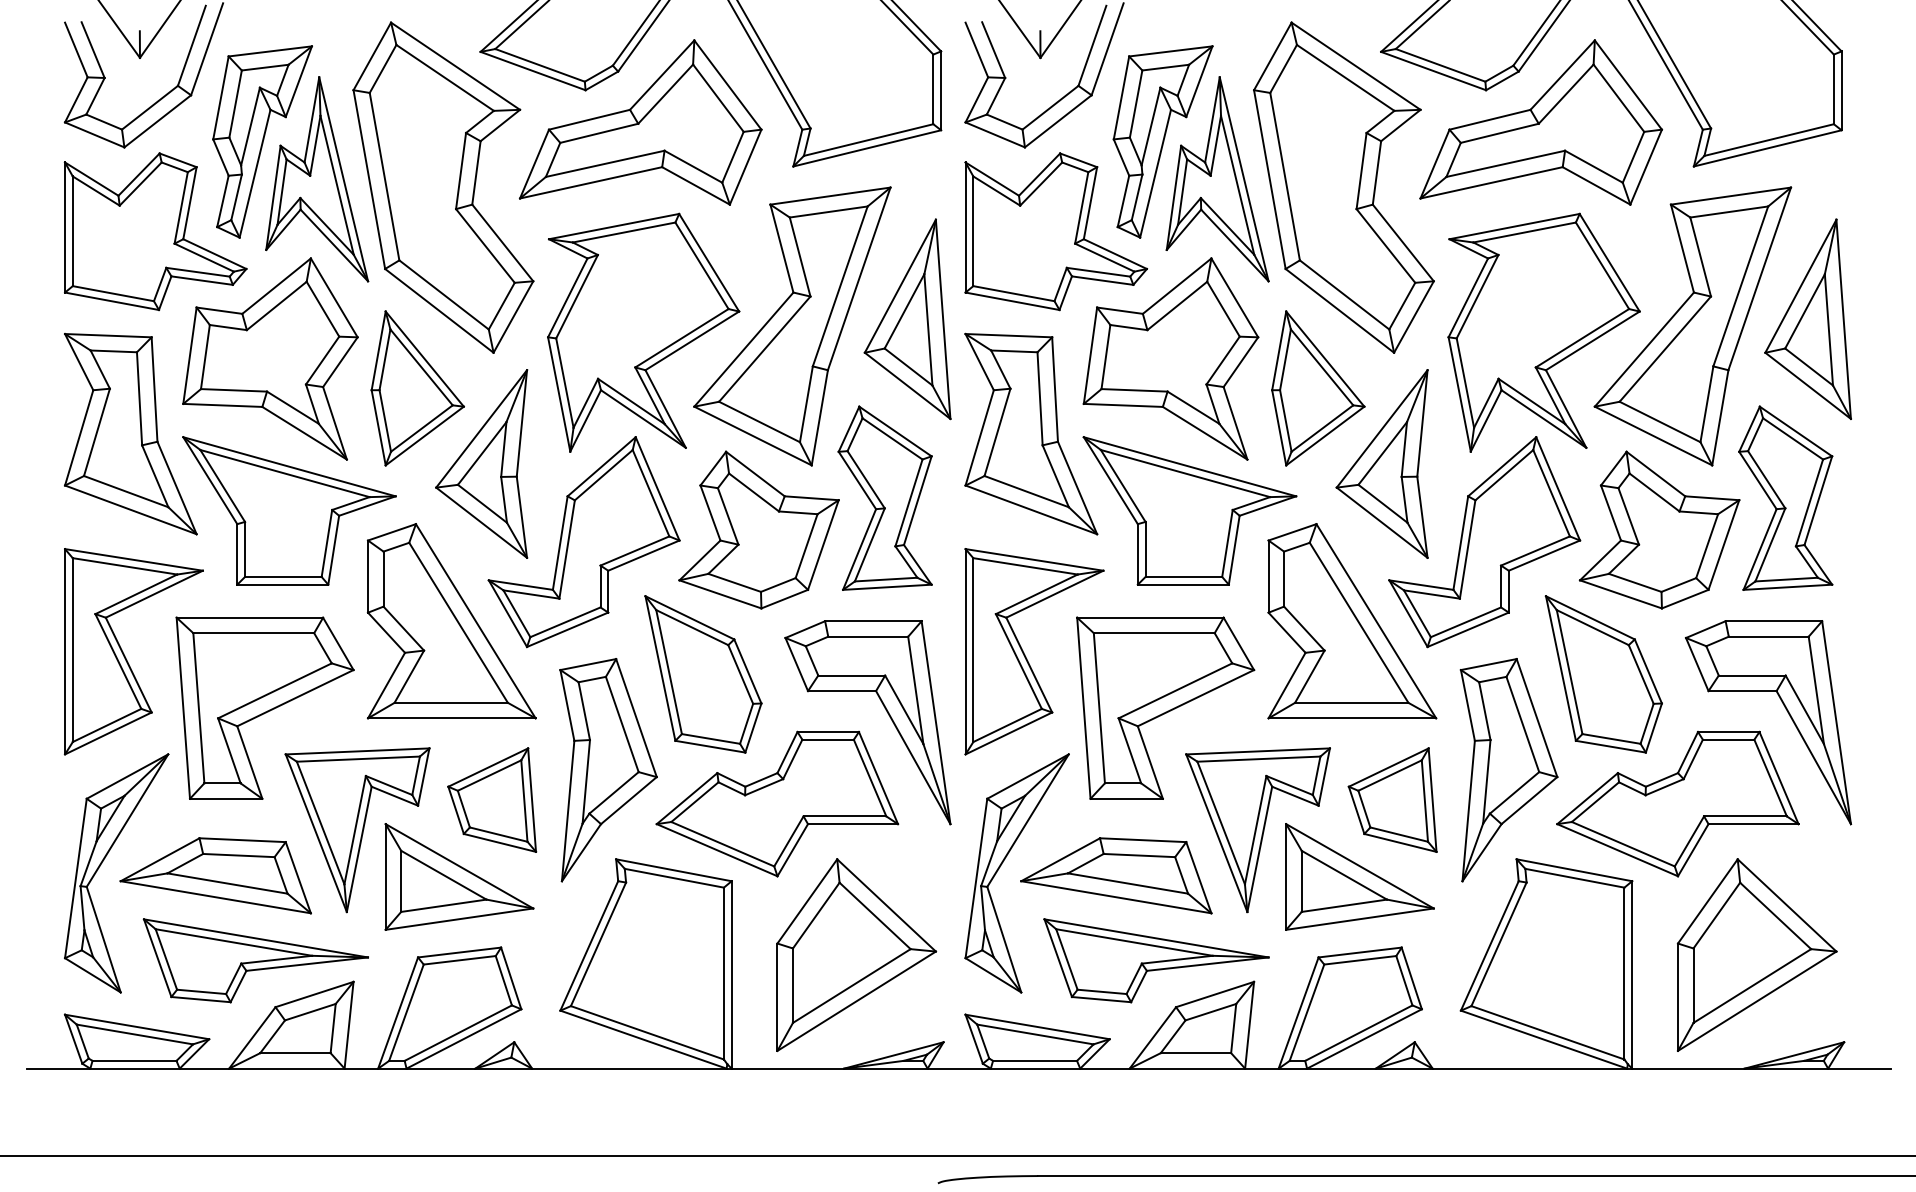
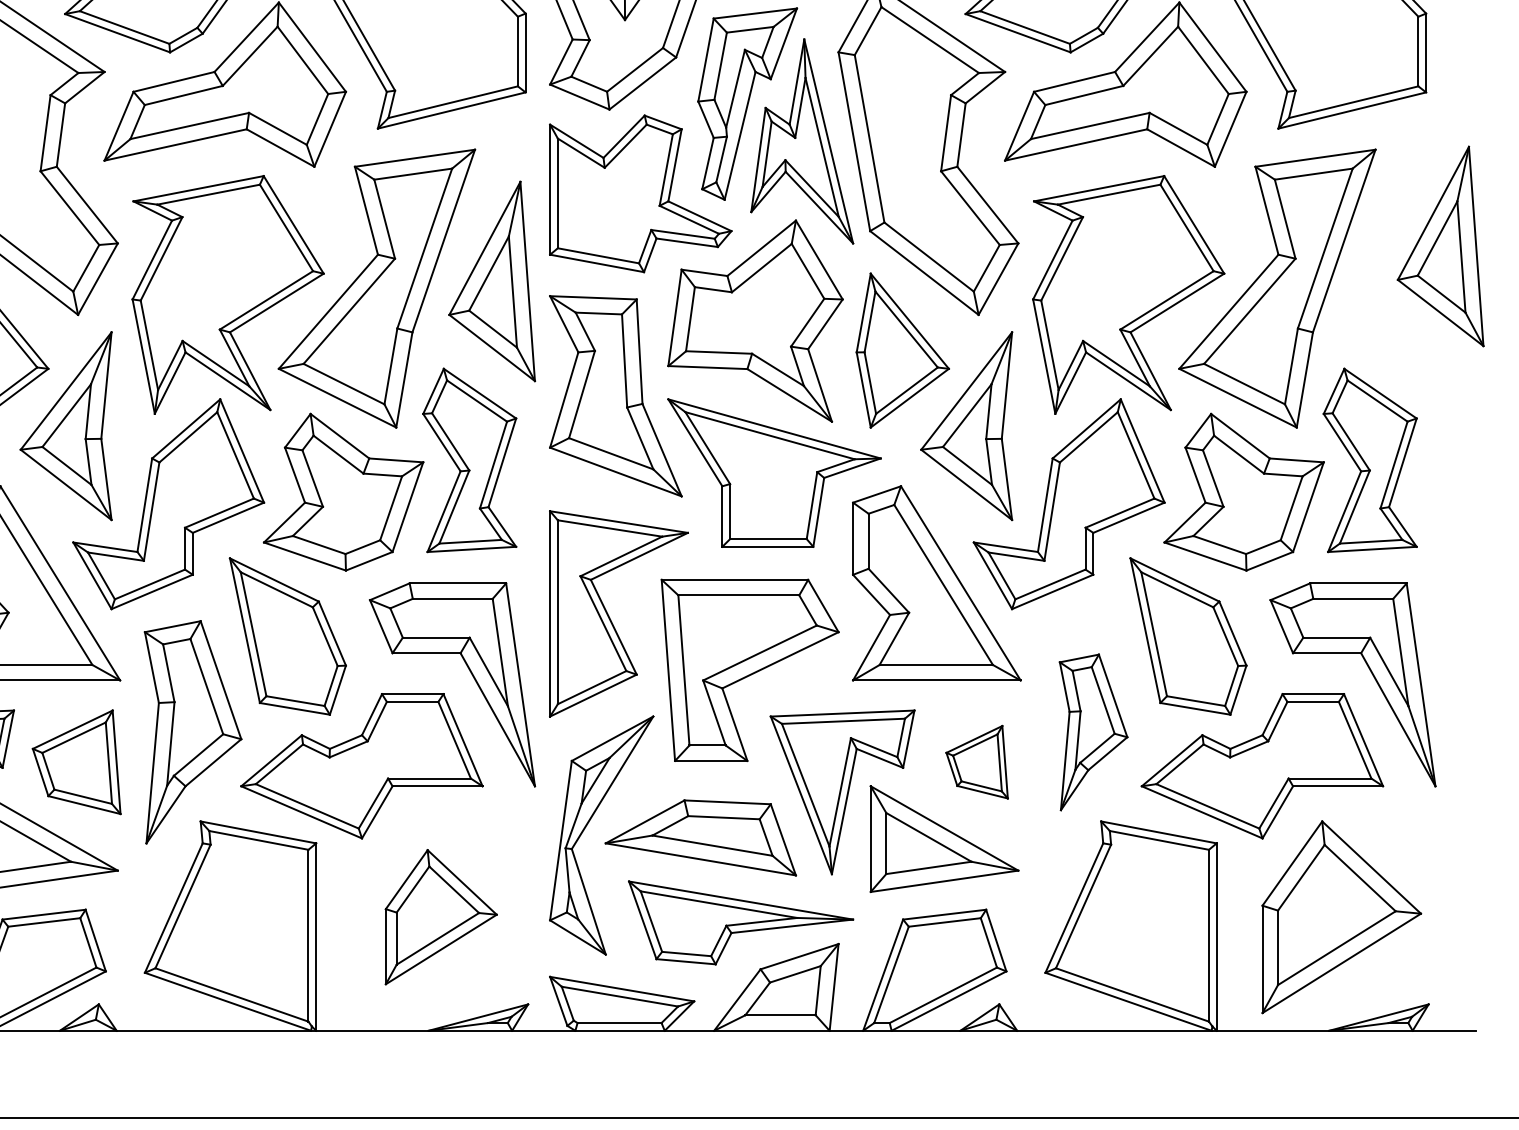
part: (1807, 318) -> (1440, 245), moved
part: (1508, 770) -> (1093, 732), size x0.7
part: (1392, 799) -> (977, 761), size x0.7
part: (856, 954) -> (441, 916), size x0.7

